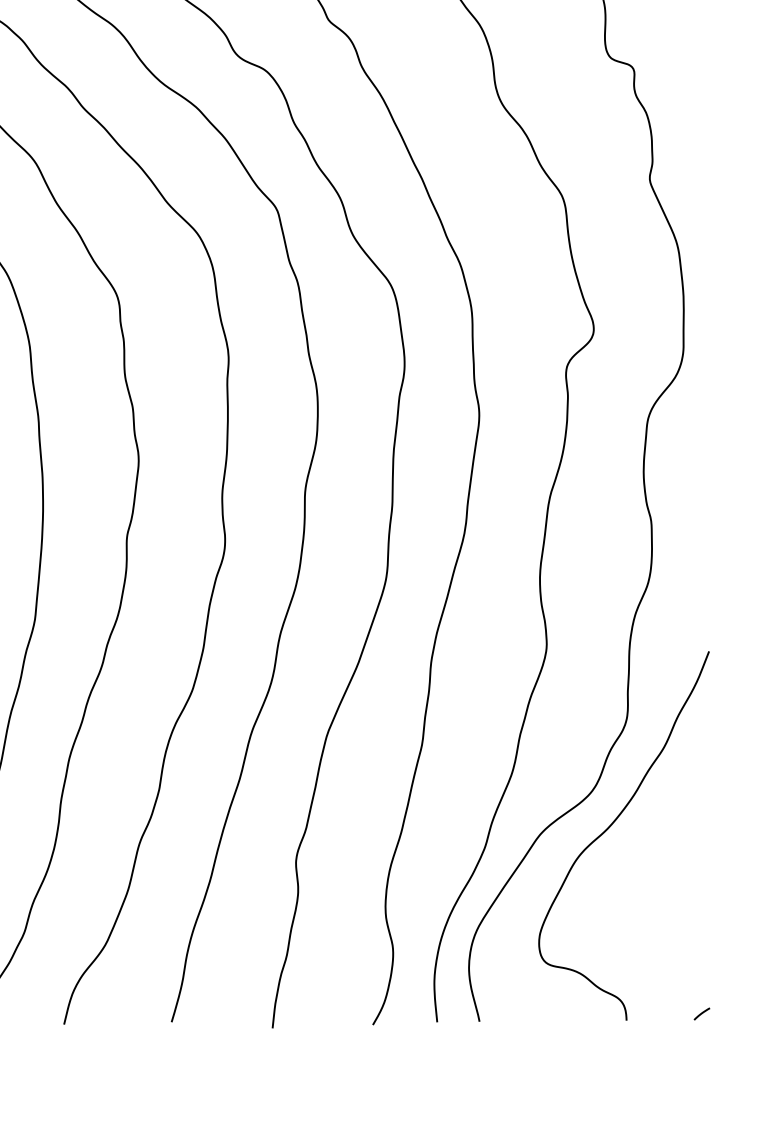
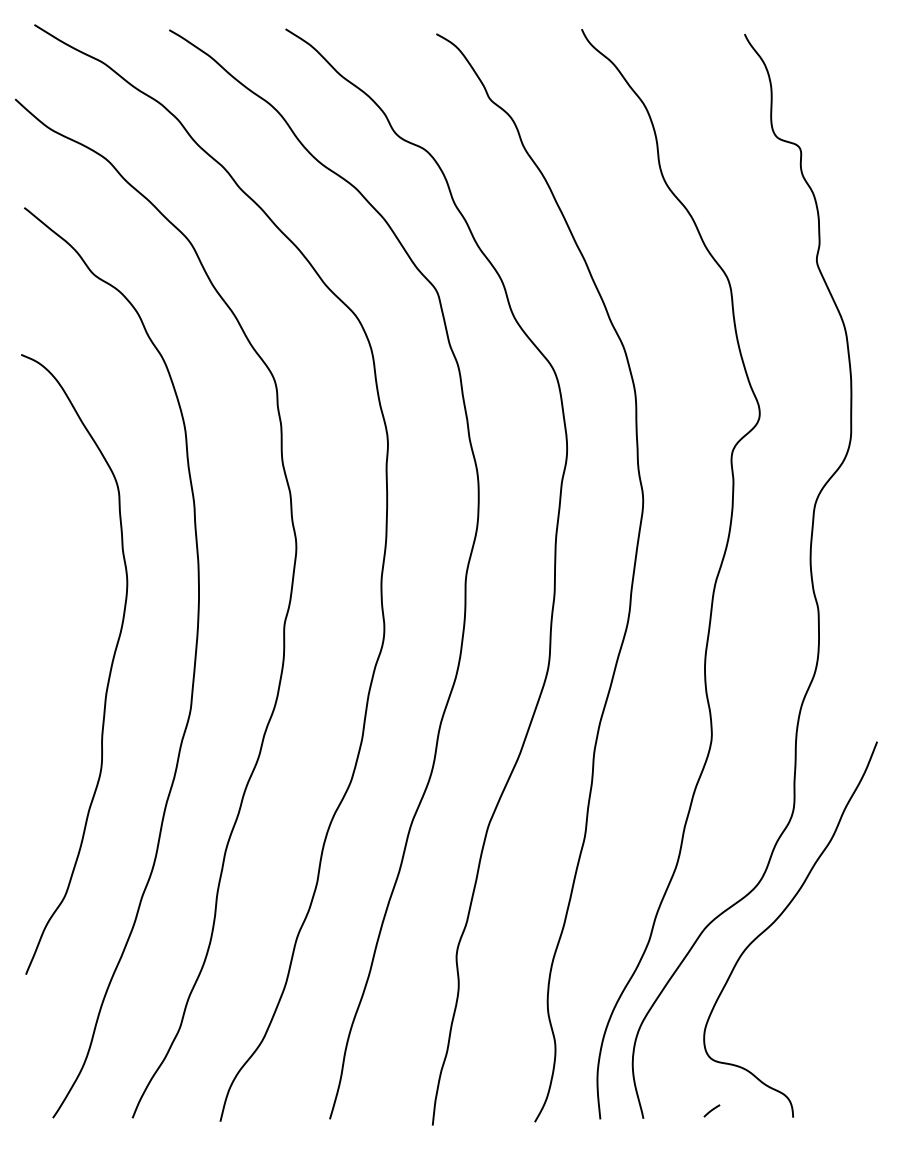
line: (701, 1013) -> (711, 1110), moved

